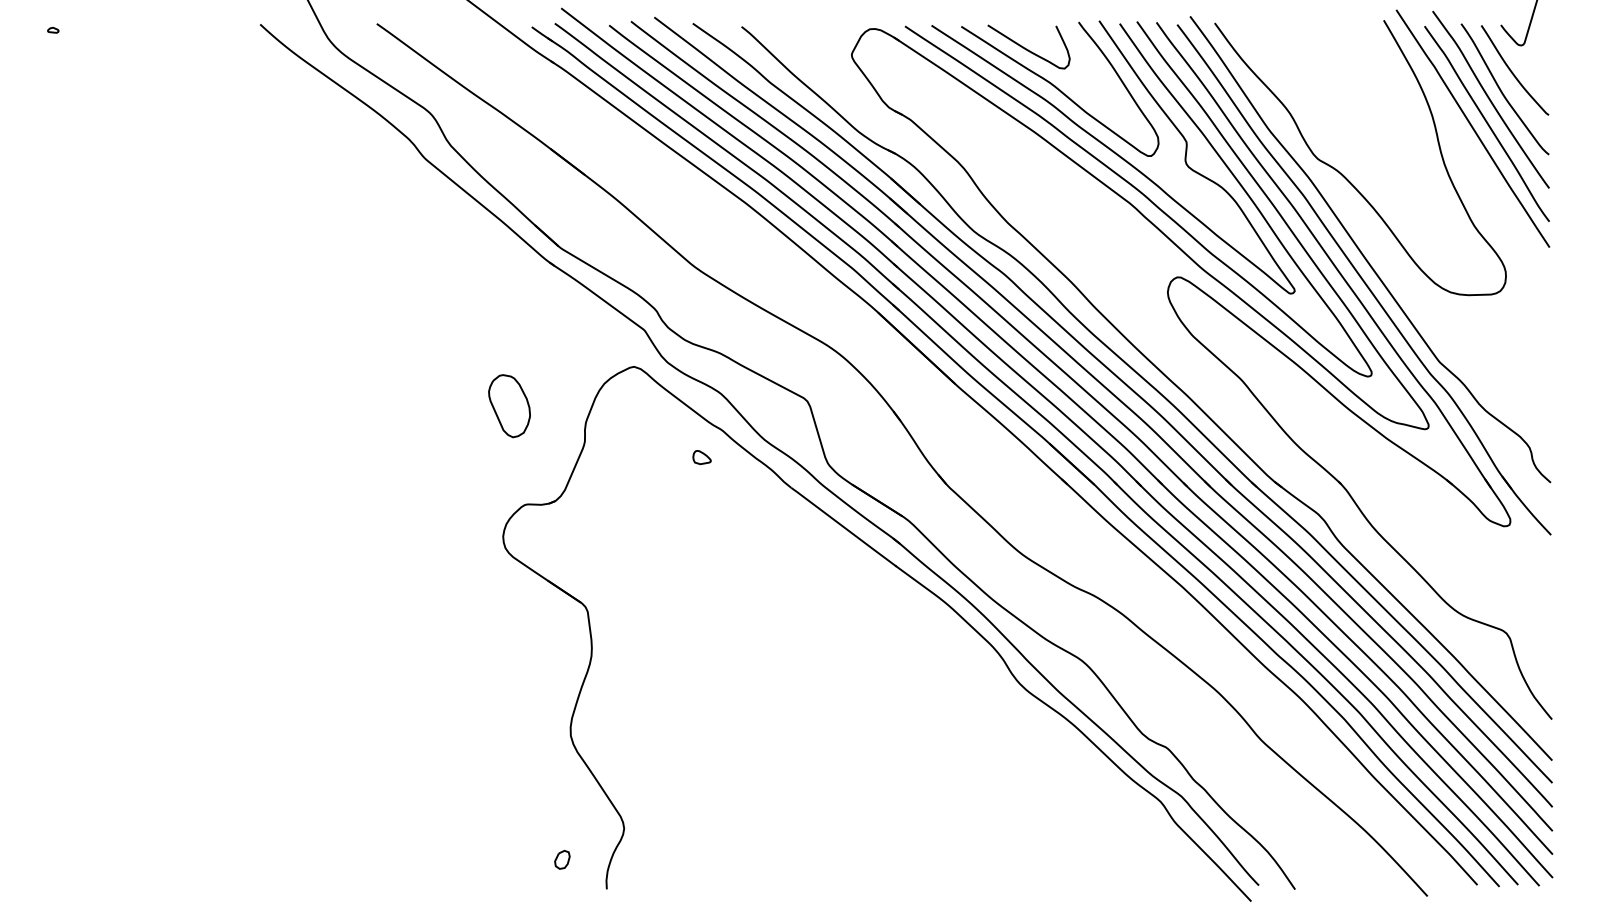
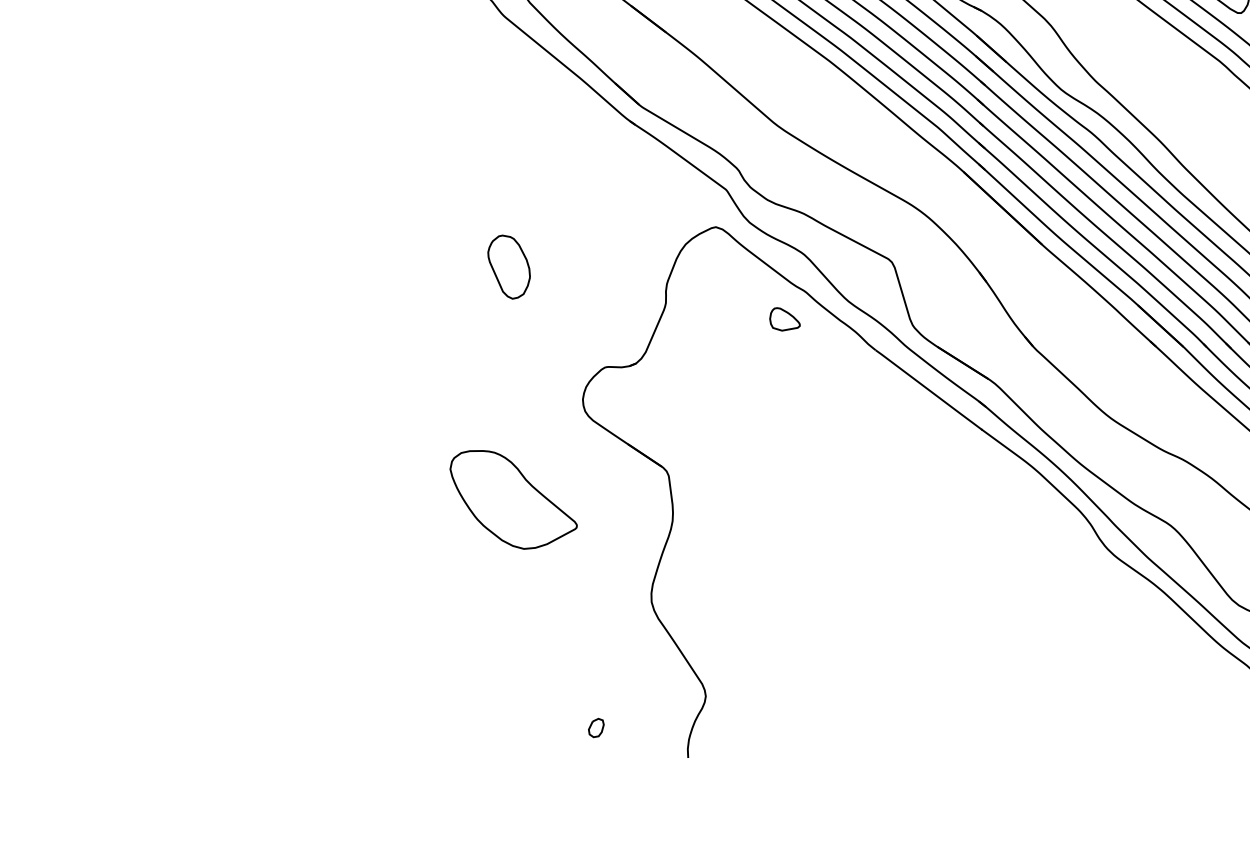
part: (509, 406) -> (509, 267), moved
part: (701, 457) -> (784, 319), size x1.67
part: (434, 635) -> (513, 500), added
part: (562, 859) -> (596, 727), moved

